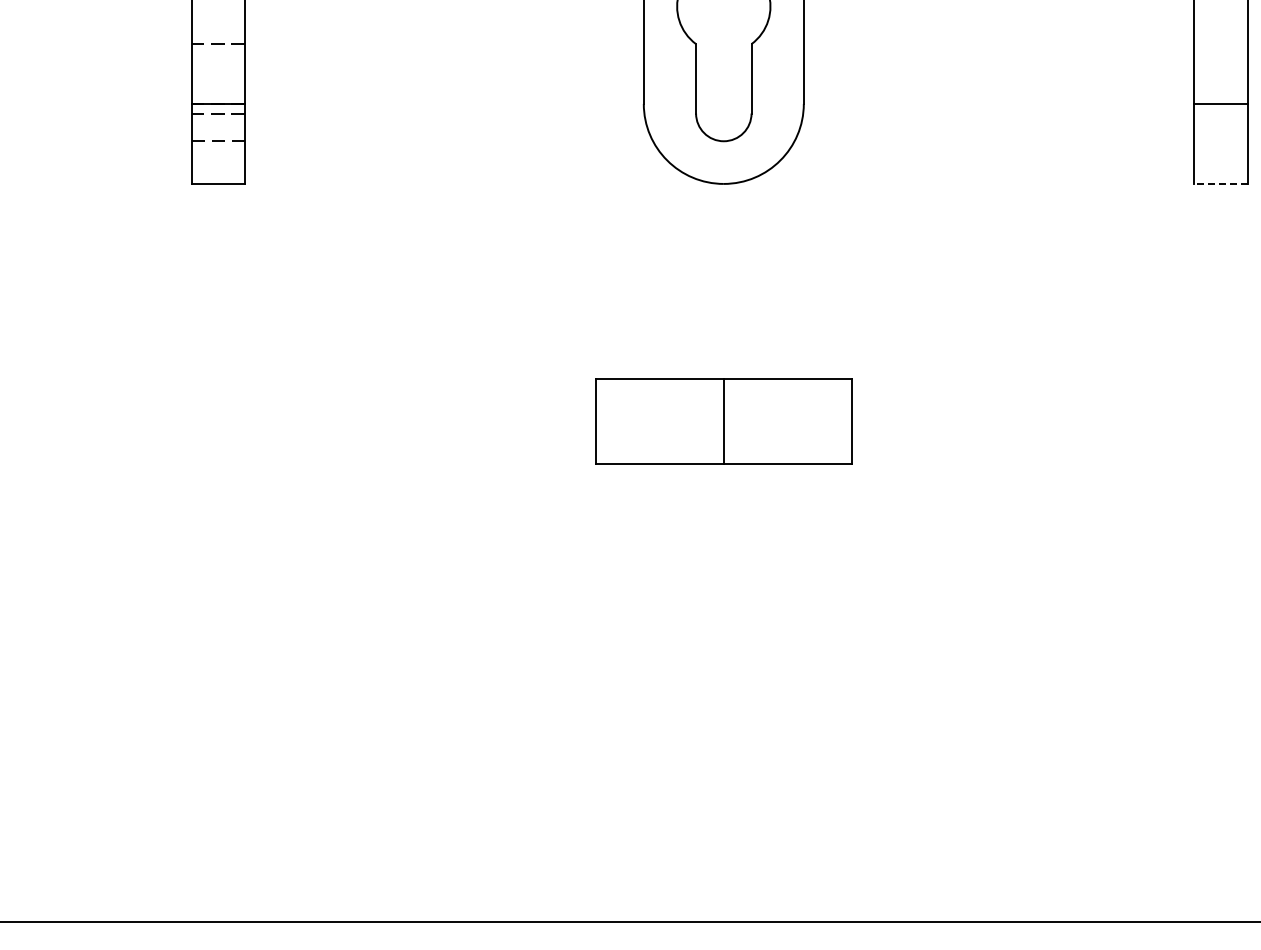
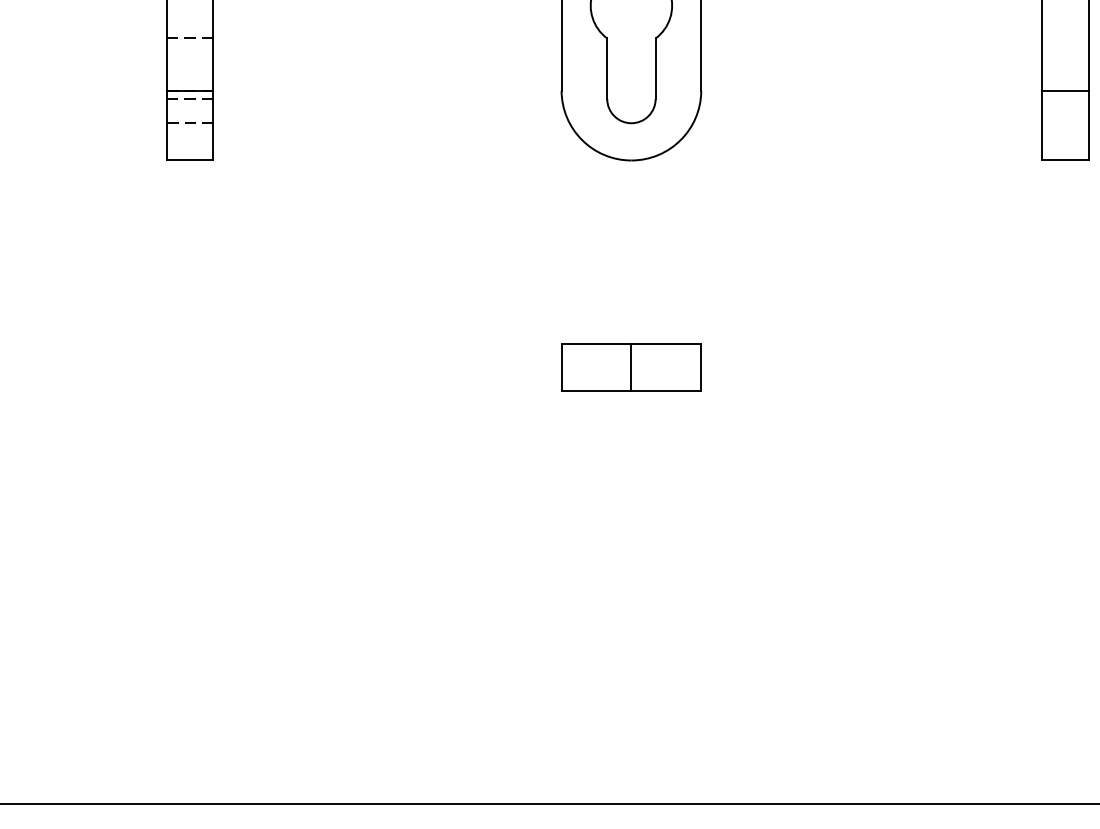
line: (1220, 183) -> (1064, 160), dashed -> solid
part: (723, 421) -> (631, 367), size x0.62

